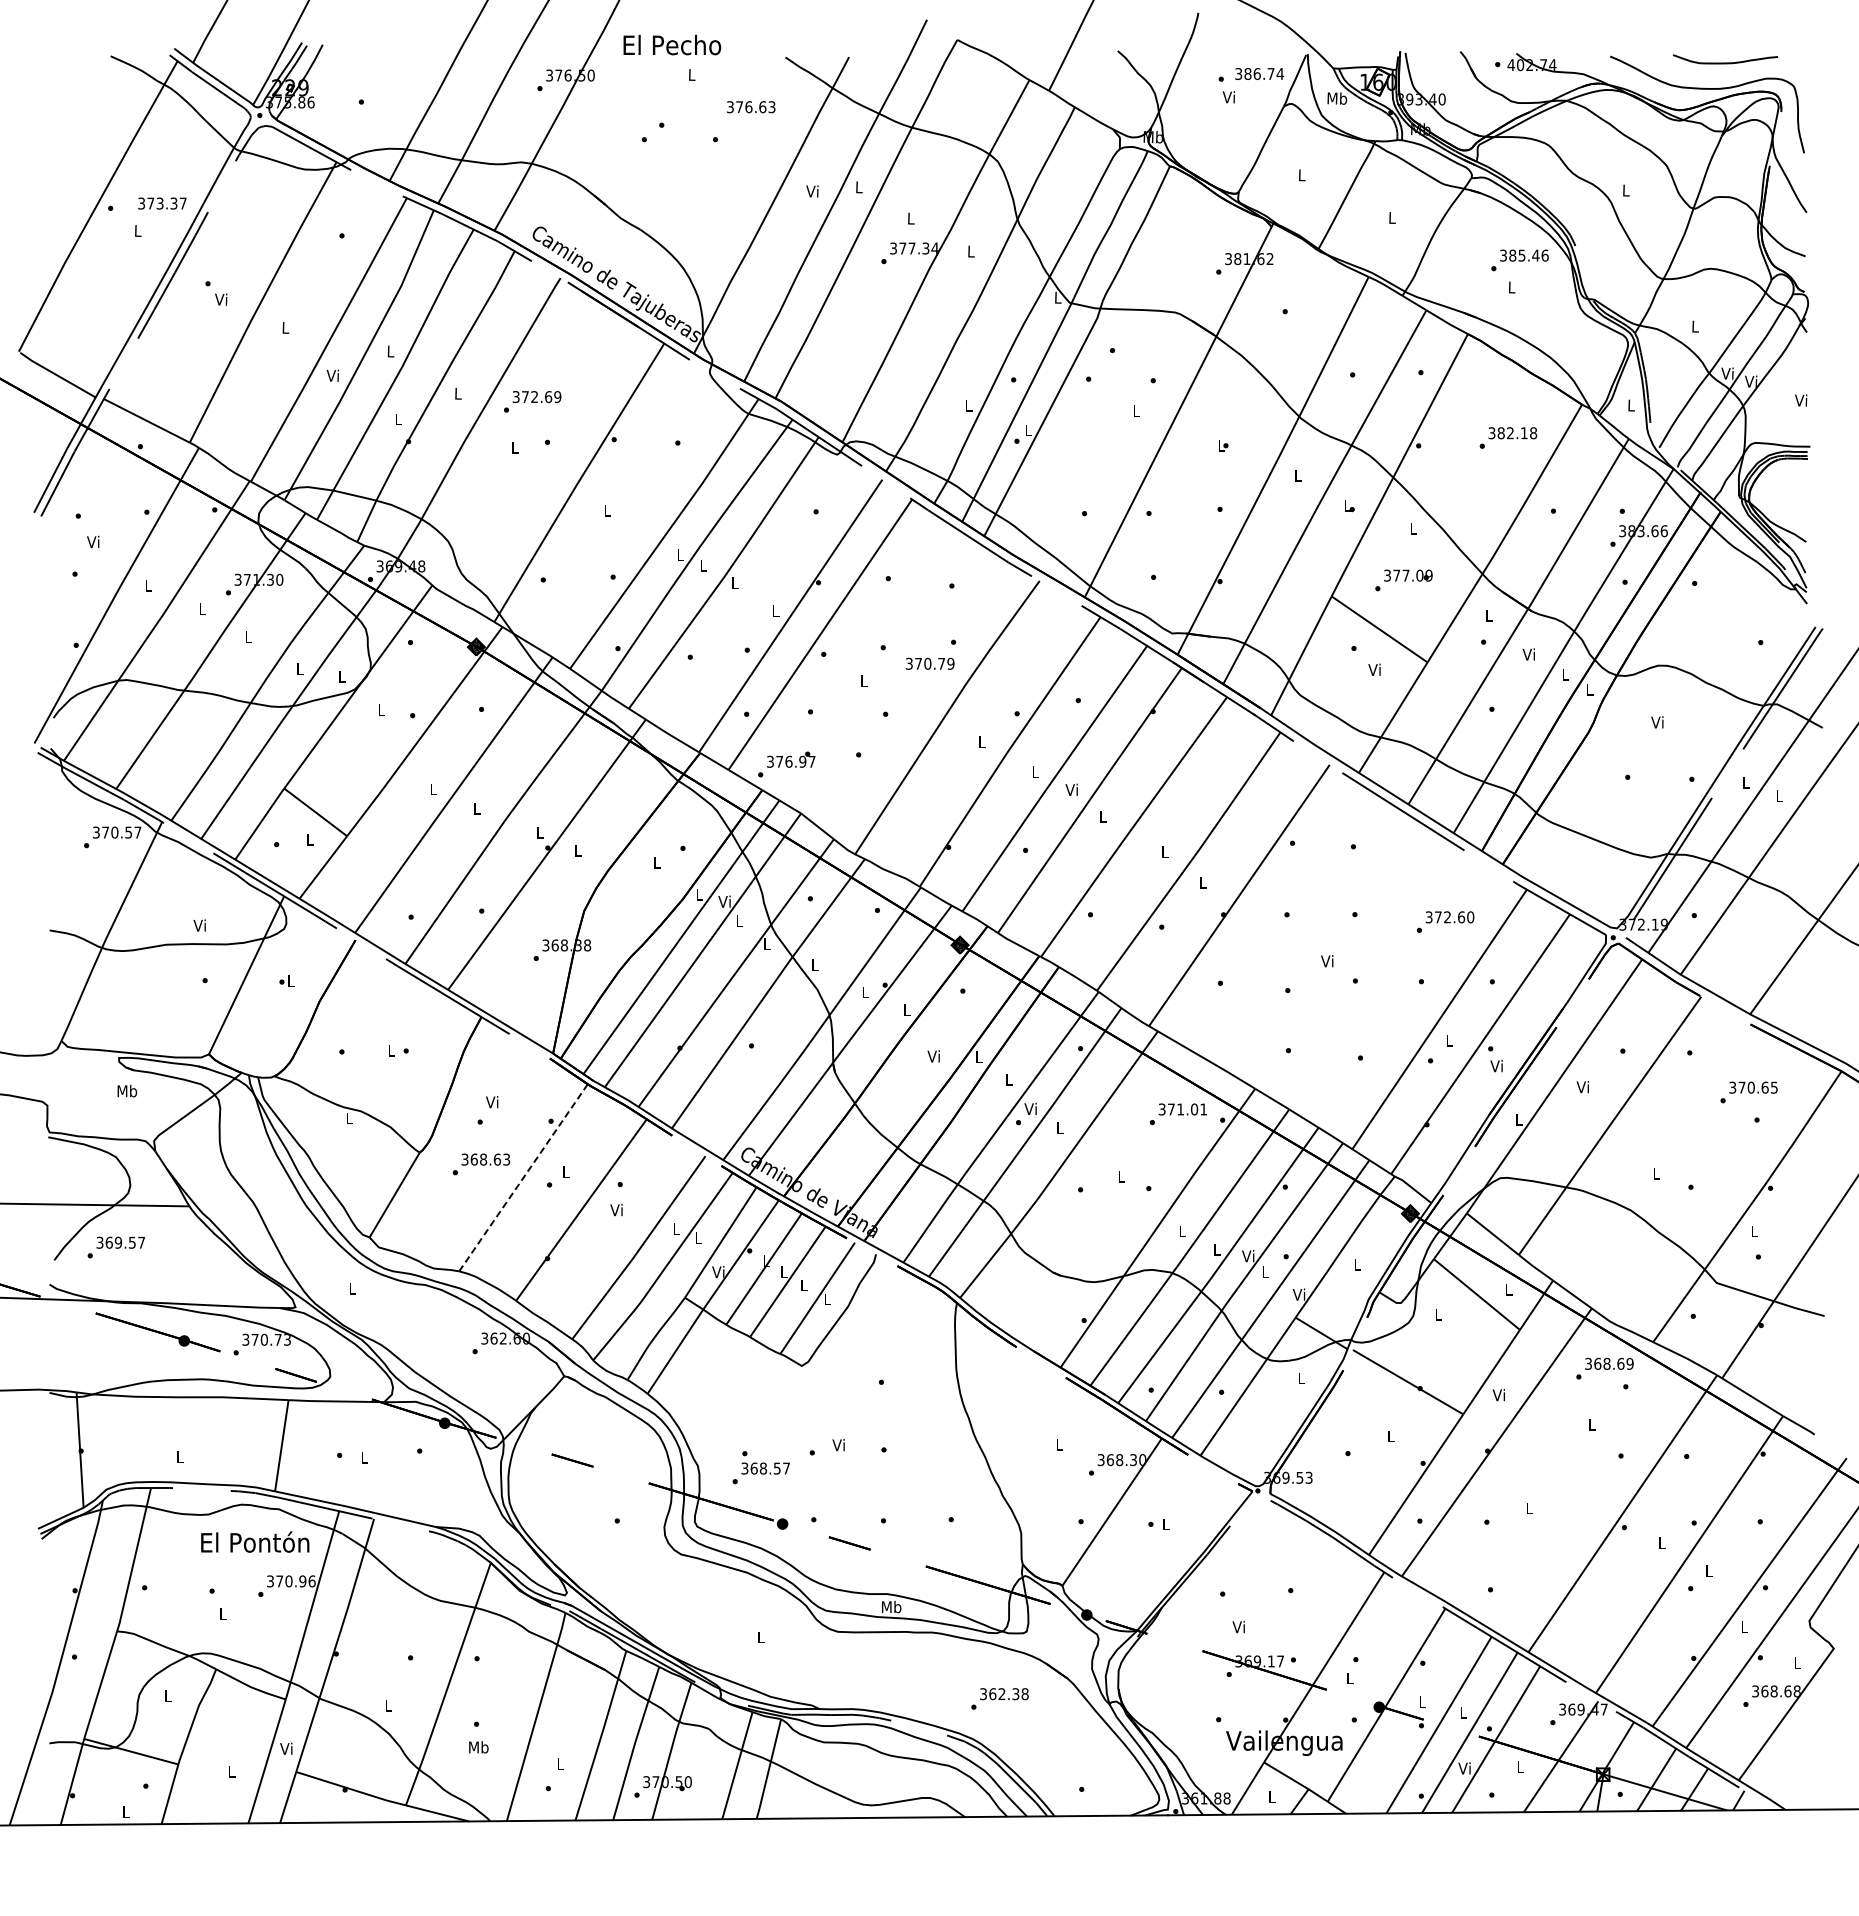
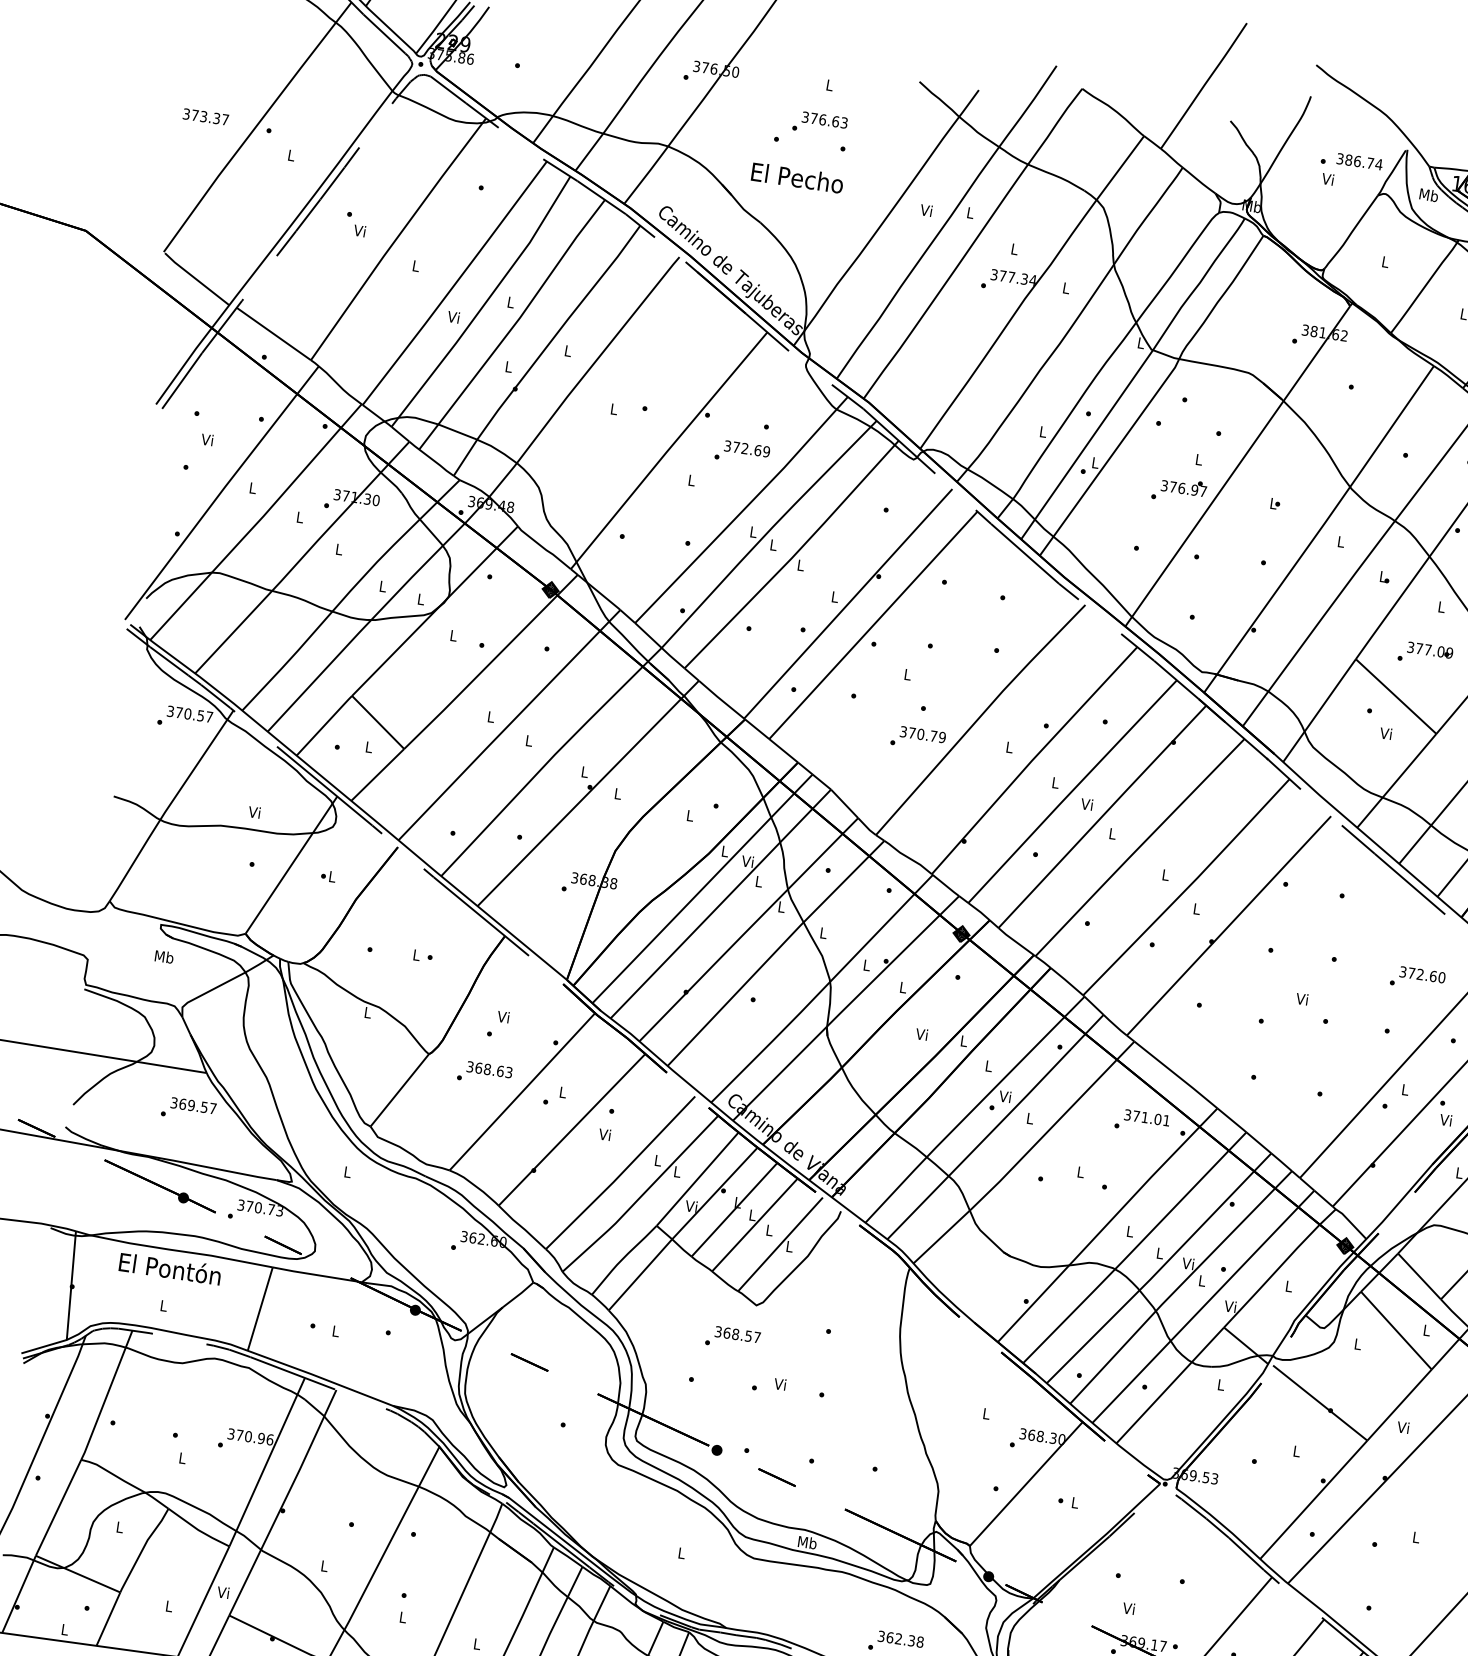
text: (672, 44) -> (797, 177), moved
text: (751, 107) -> (825, 120), moved
text: (162, 203) -> (206, 116), moved
text: (532, 401) -> (742, 452), moved
text: (929, 663) -> (922, 734), moved
text: (786, 764) -> (1179, 490), moved
line: (523, 1177) -> (522, 1091), dashed -> solid
text: (115, 1247) -> (188, 1109), moved
text: (760, 1473) -> (732, 1338), moved
text: (255, 1541) -> (170, 1268), moved
text: (478, 1747) -> (402, 1617), Mb -> L

